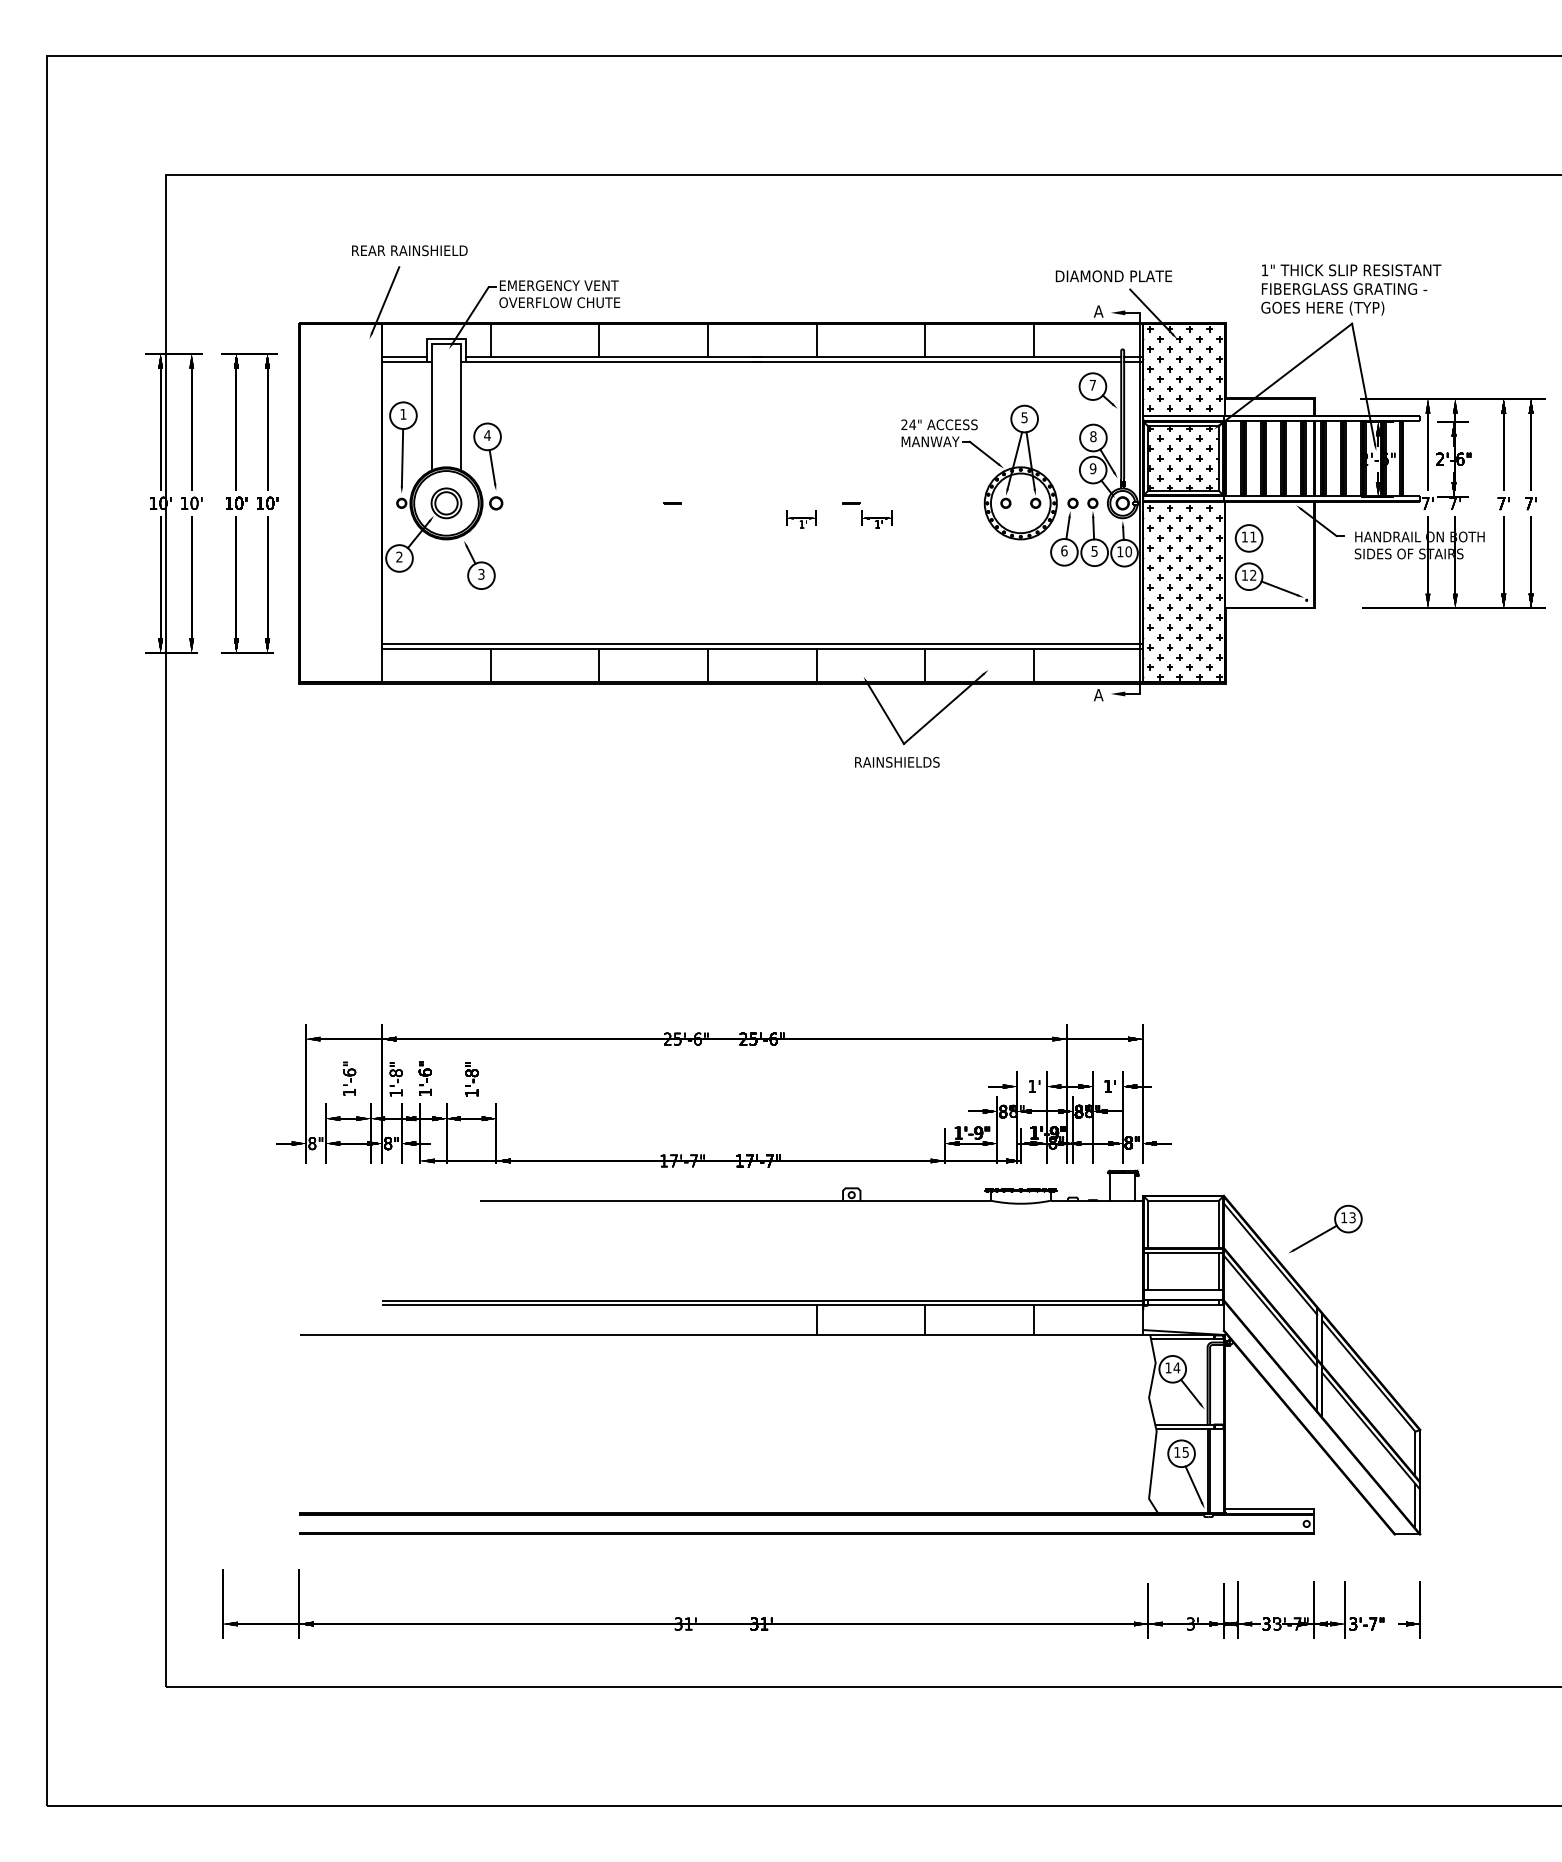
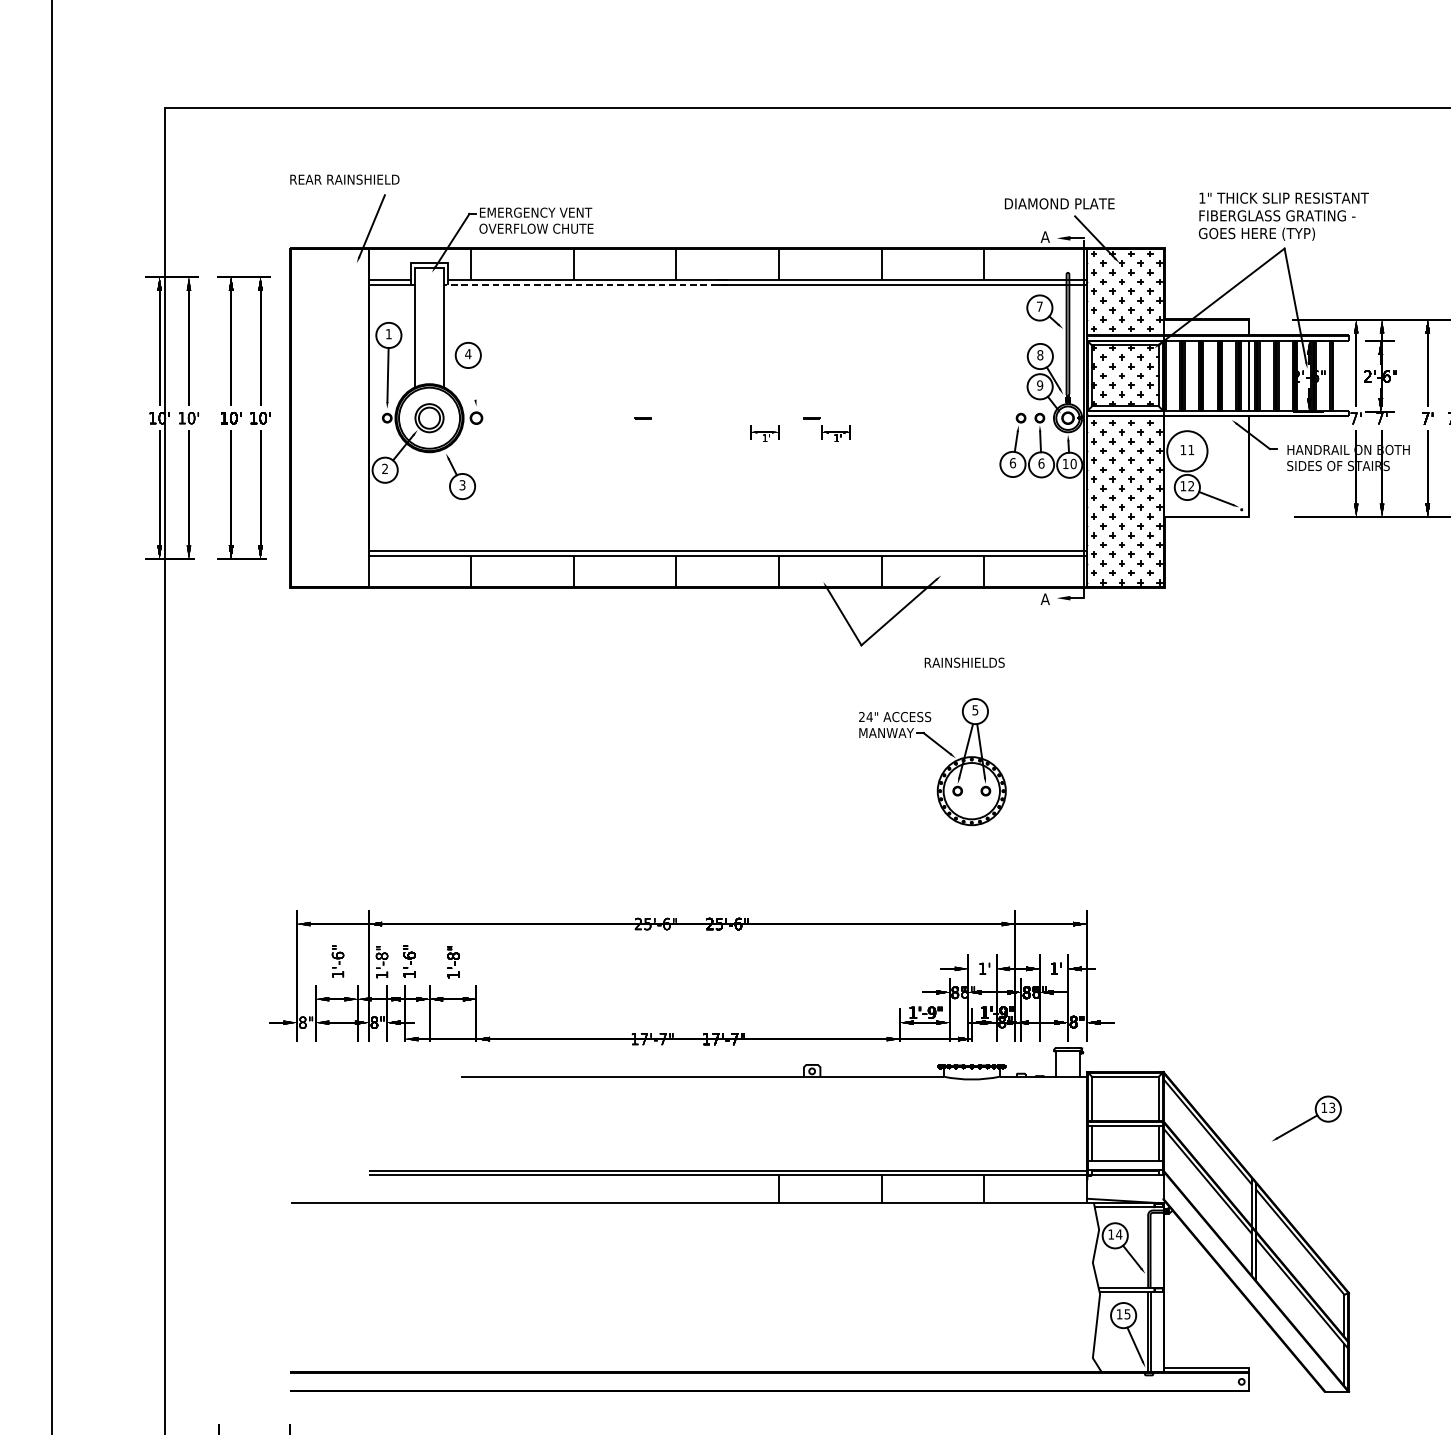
text: (409, 250) -> (344, 179), moved
line: (611, 362) -> (585, 285), solid -> dashed
line: (492, 466) -> (472, 383), removed
part: (991, 480) -> (944, 769), moved
circle: (1248, 538) -> (1186, 451), size x1.6
text: (1094, 550) -> (1041, 462), 5 -> 6
text: (897, 762) -> (964, 662), moved
part: (1325, 1228) -> (1306, 1117), moved

